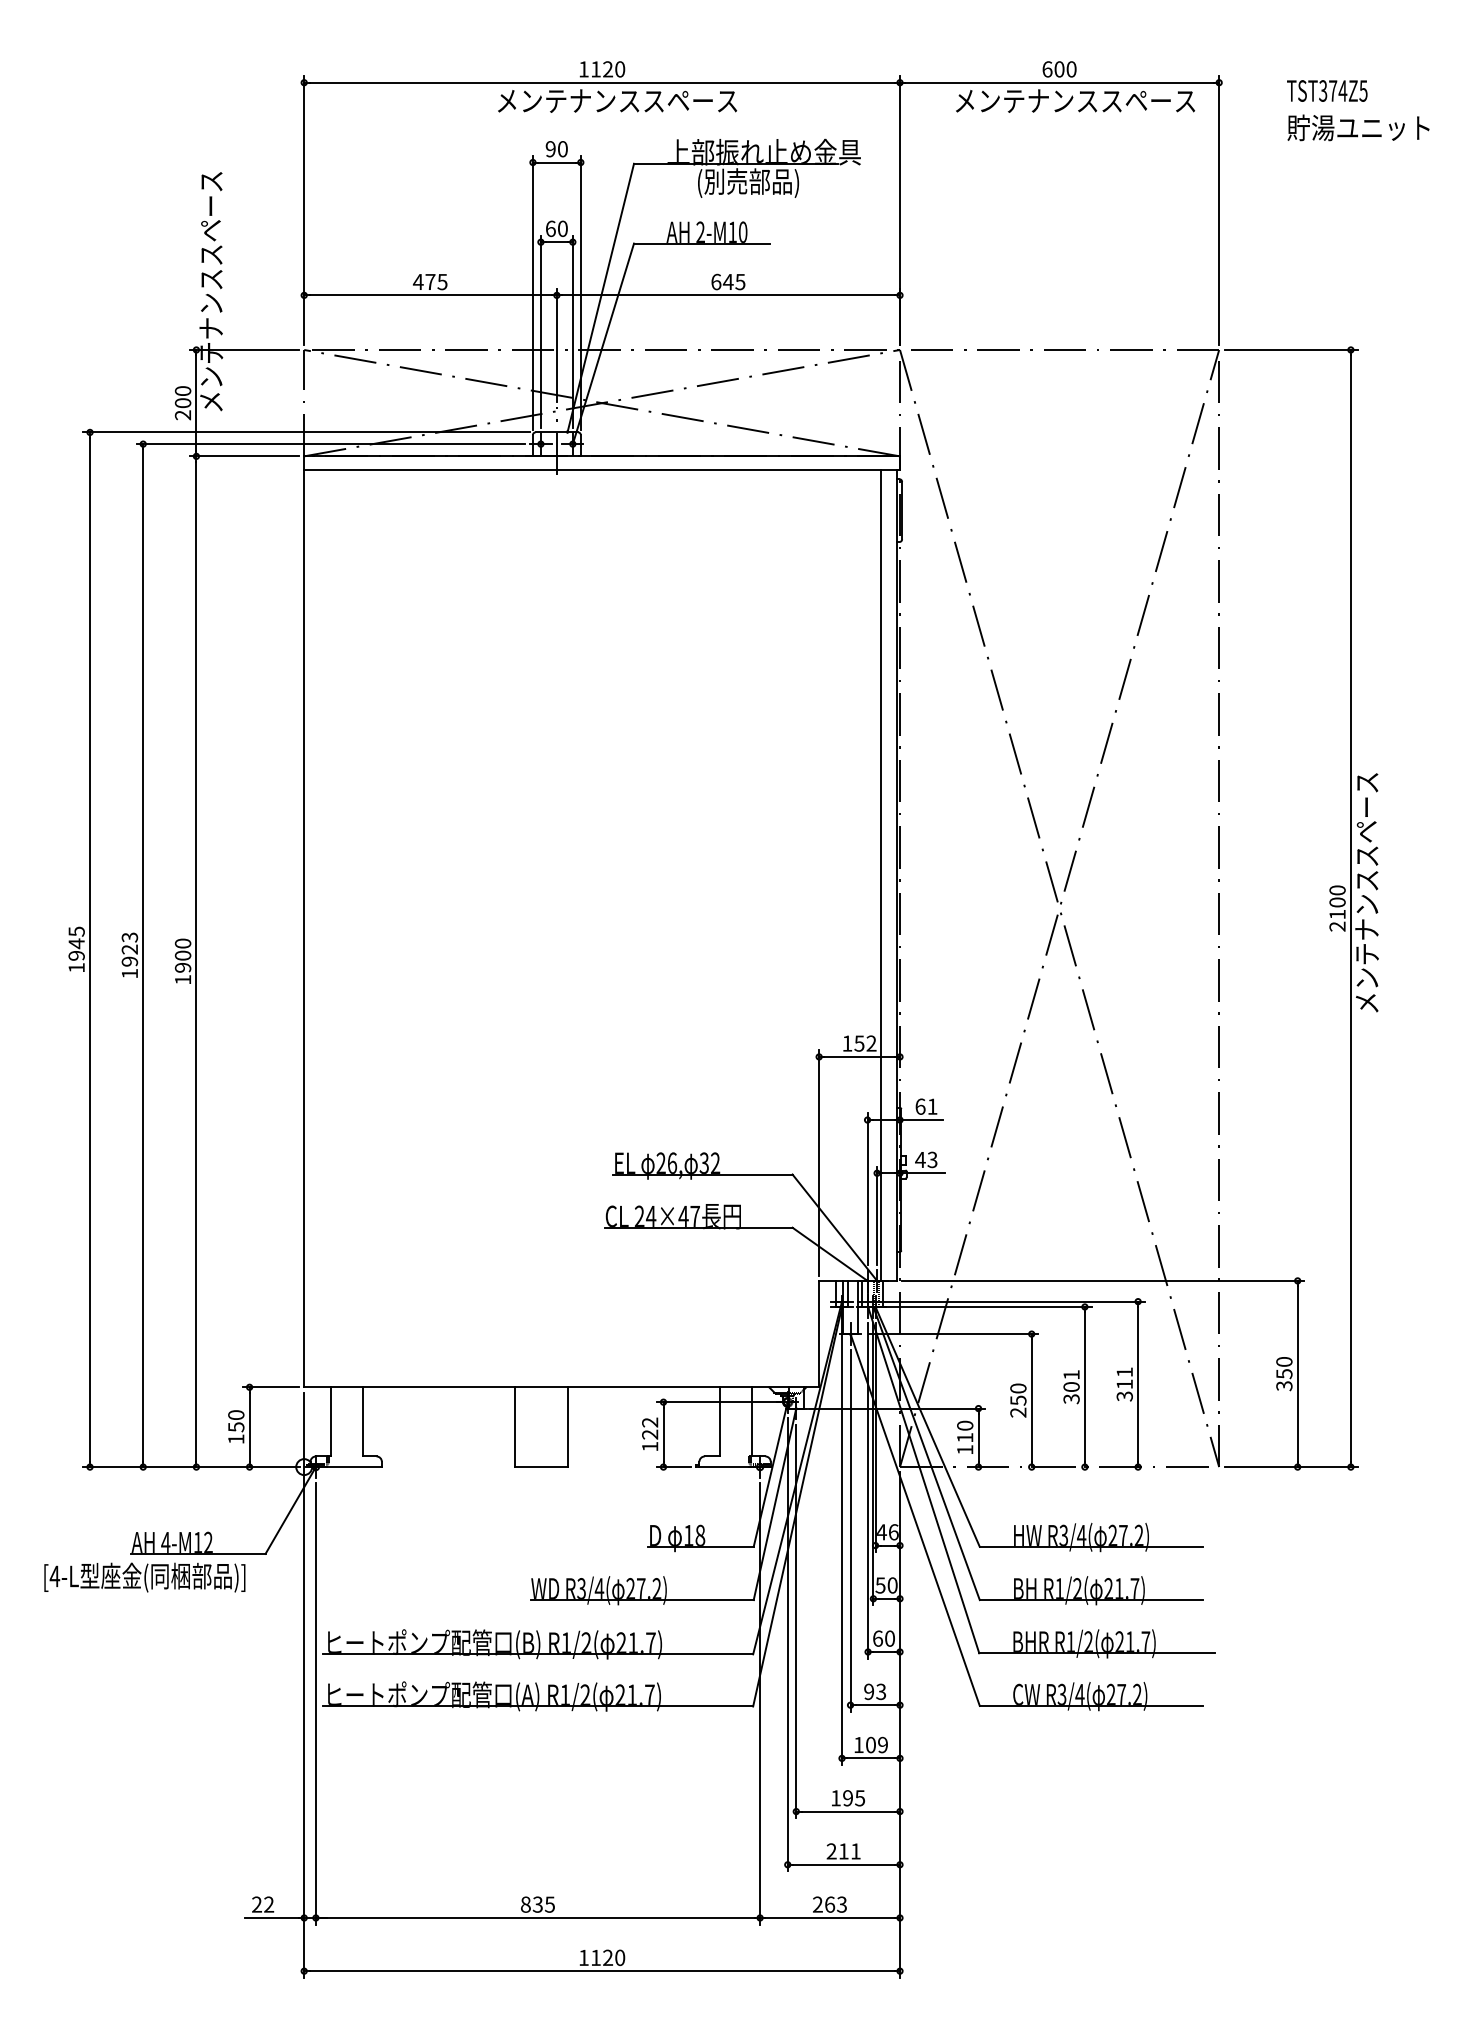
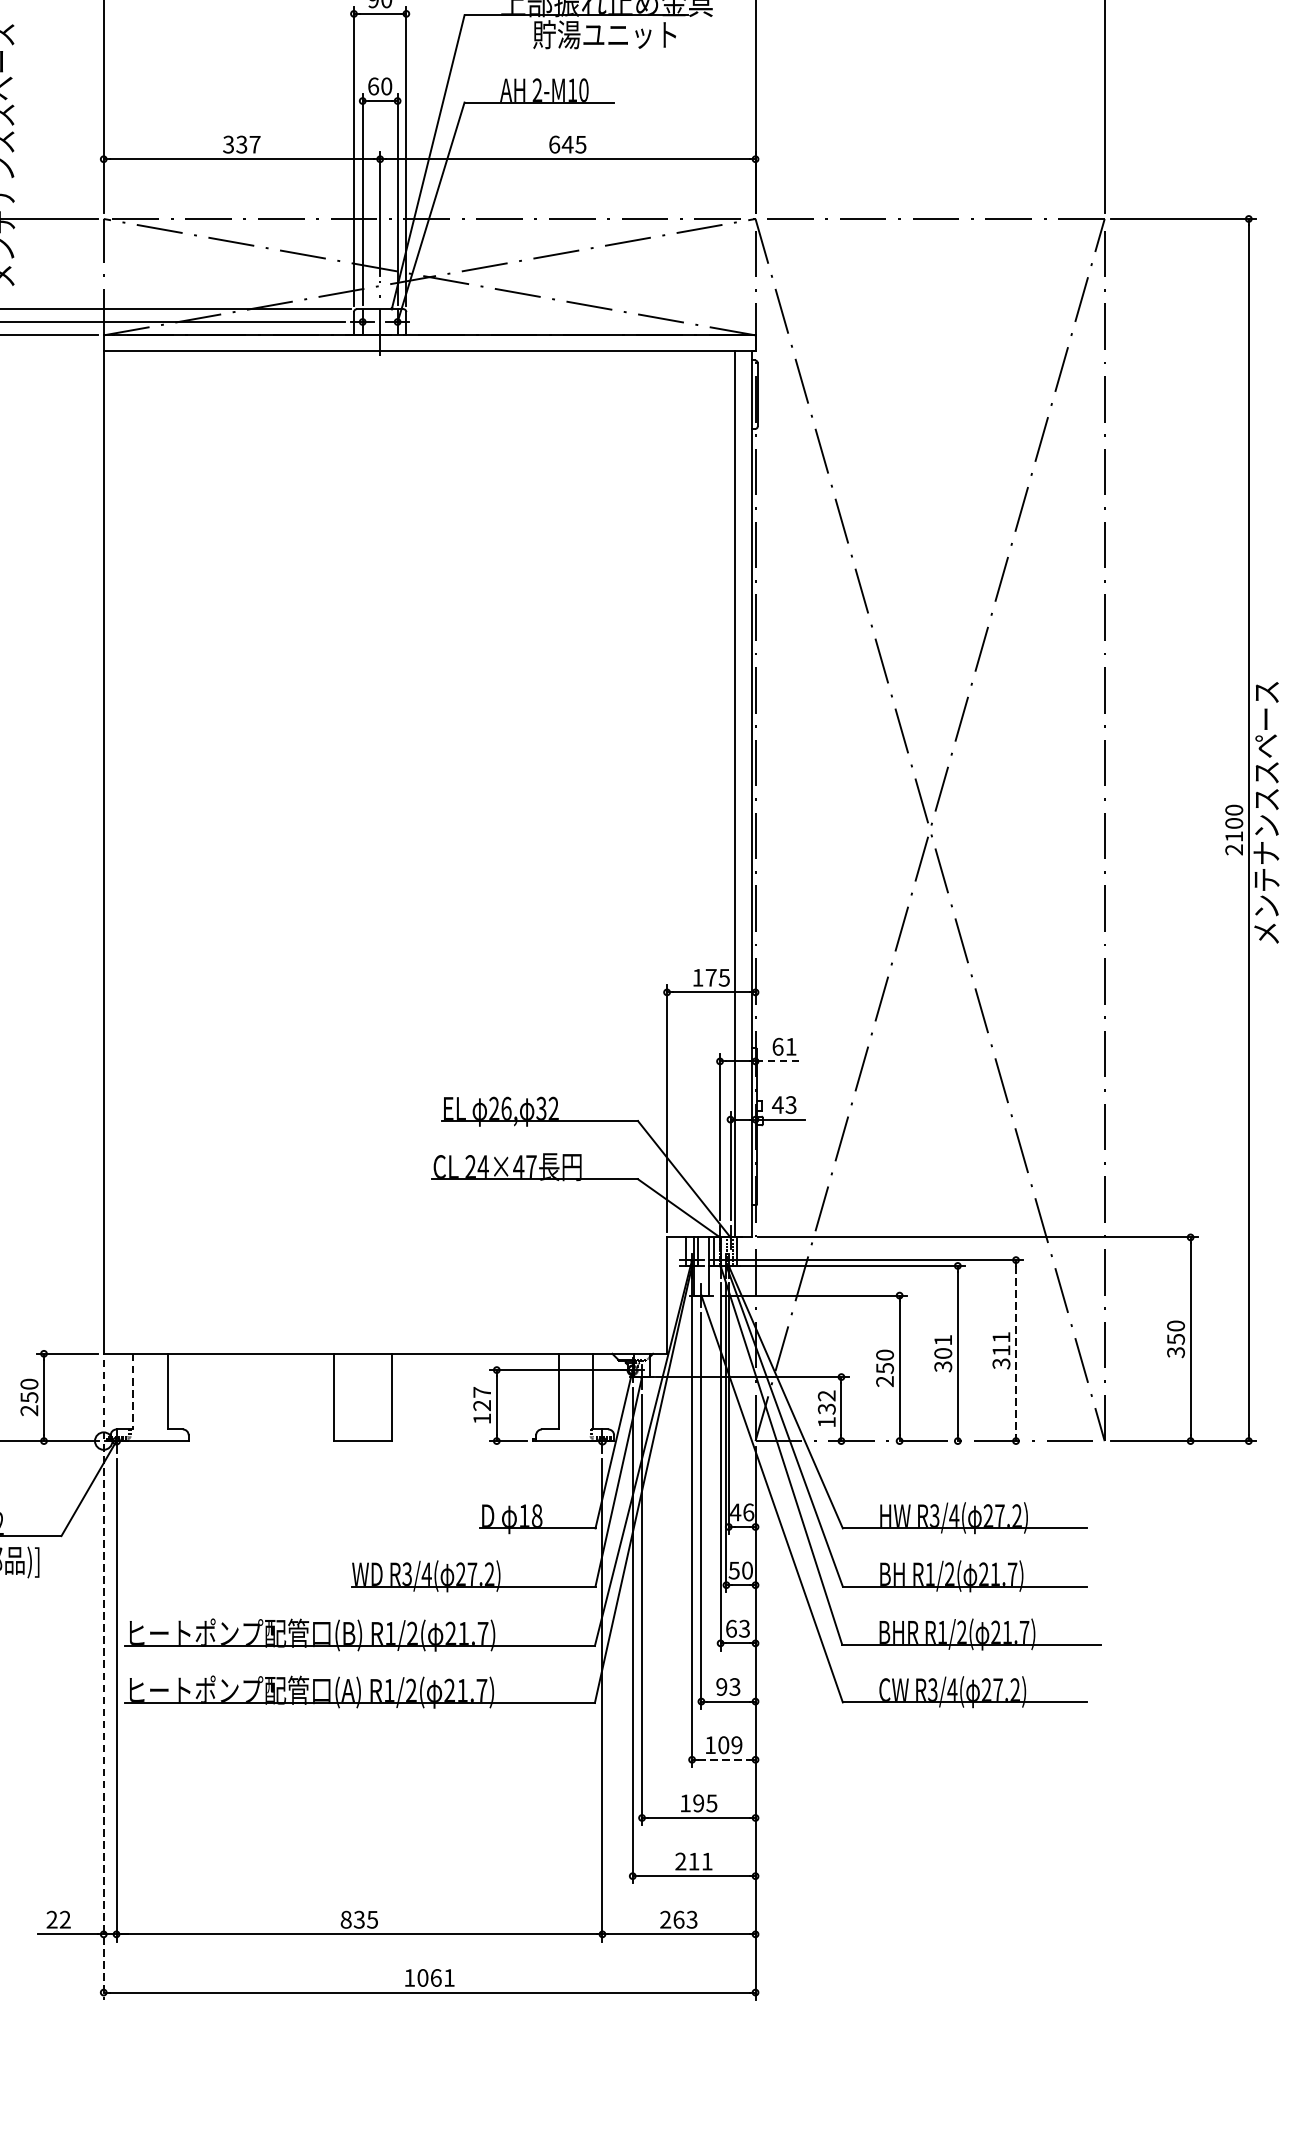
text: (761, 182) -> (604, 35), (別売部品) -> 貯湯ユニット
text: (429, 281) -> (240, 144), 475 -> 337
text: (865, 1043) -> (717, 977), 152 -> 175
line: (921, 1120) -> (779, 1061), solid -> dashed
line: (1138, 1384) -> (1016, 1350), solid -> dashed
line: (331, 1421) -> (133, 1391), solid -> dashed
text: (650, 1422) -> (482, 1392), 122 -> 127
text: (965, 1431) -> (827, 1402), 110 -> 132
text: (236, 1439) -> (29, 1410), 150 -> 250
text: (889, 1638) -> (744, 1628), 60 -> 63
line: (304, 1685) -> (104, 1680), solid -> dashed
line: (871, 1758) -> (724, 1759), solid -> dashed
text: (608, 1957) -> (436, 1977), 1120 -> 1061

